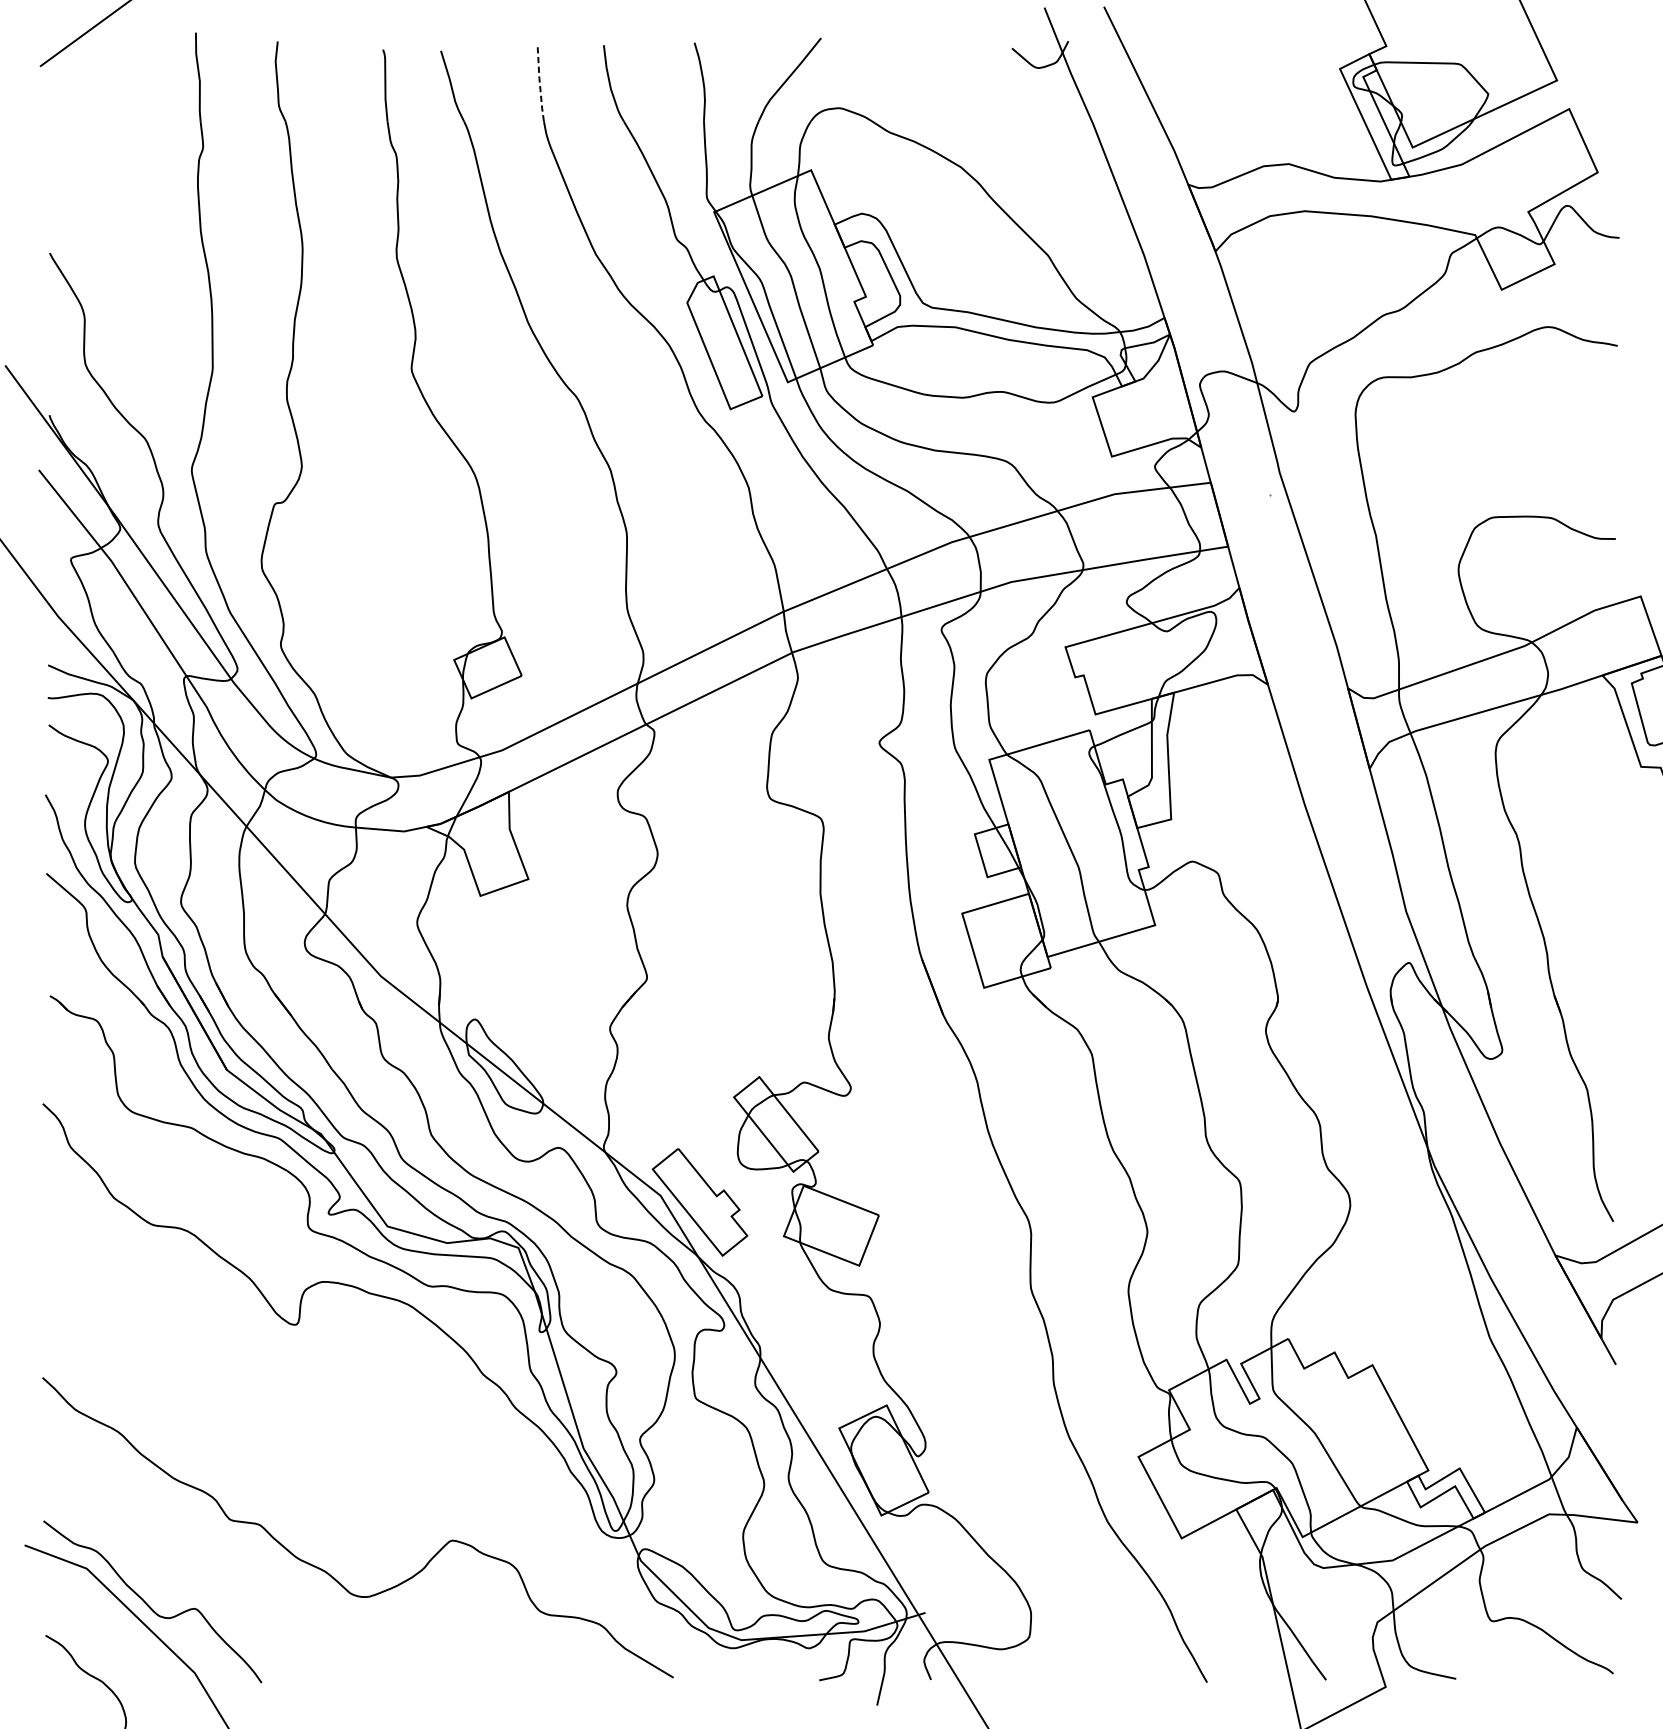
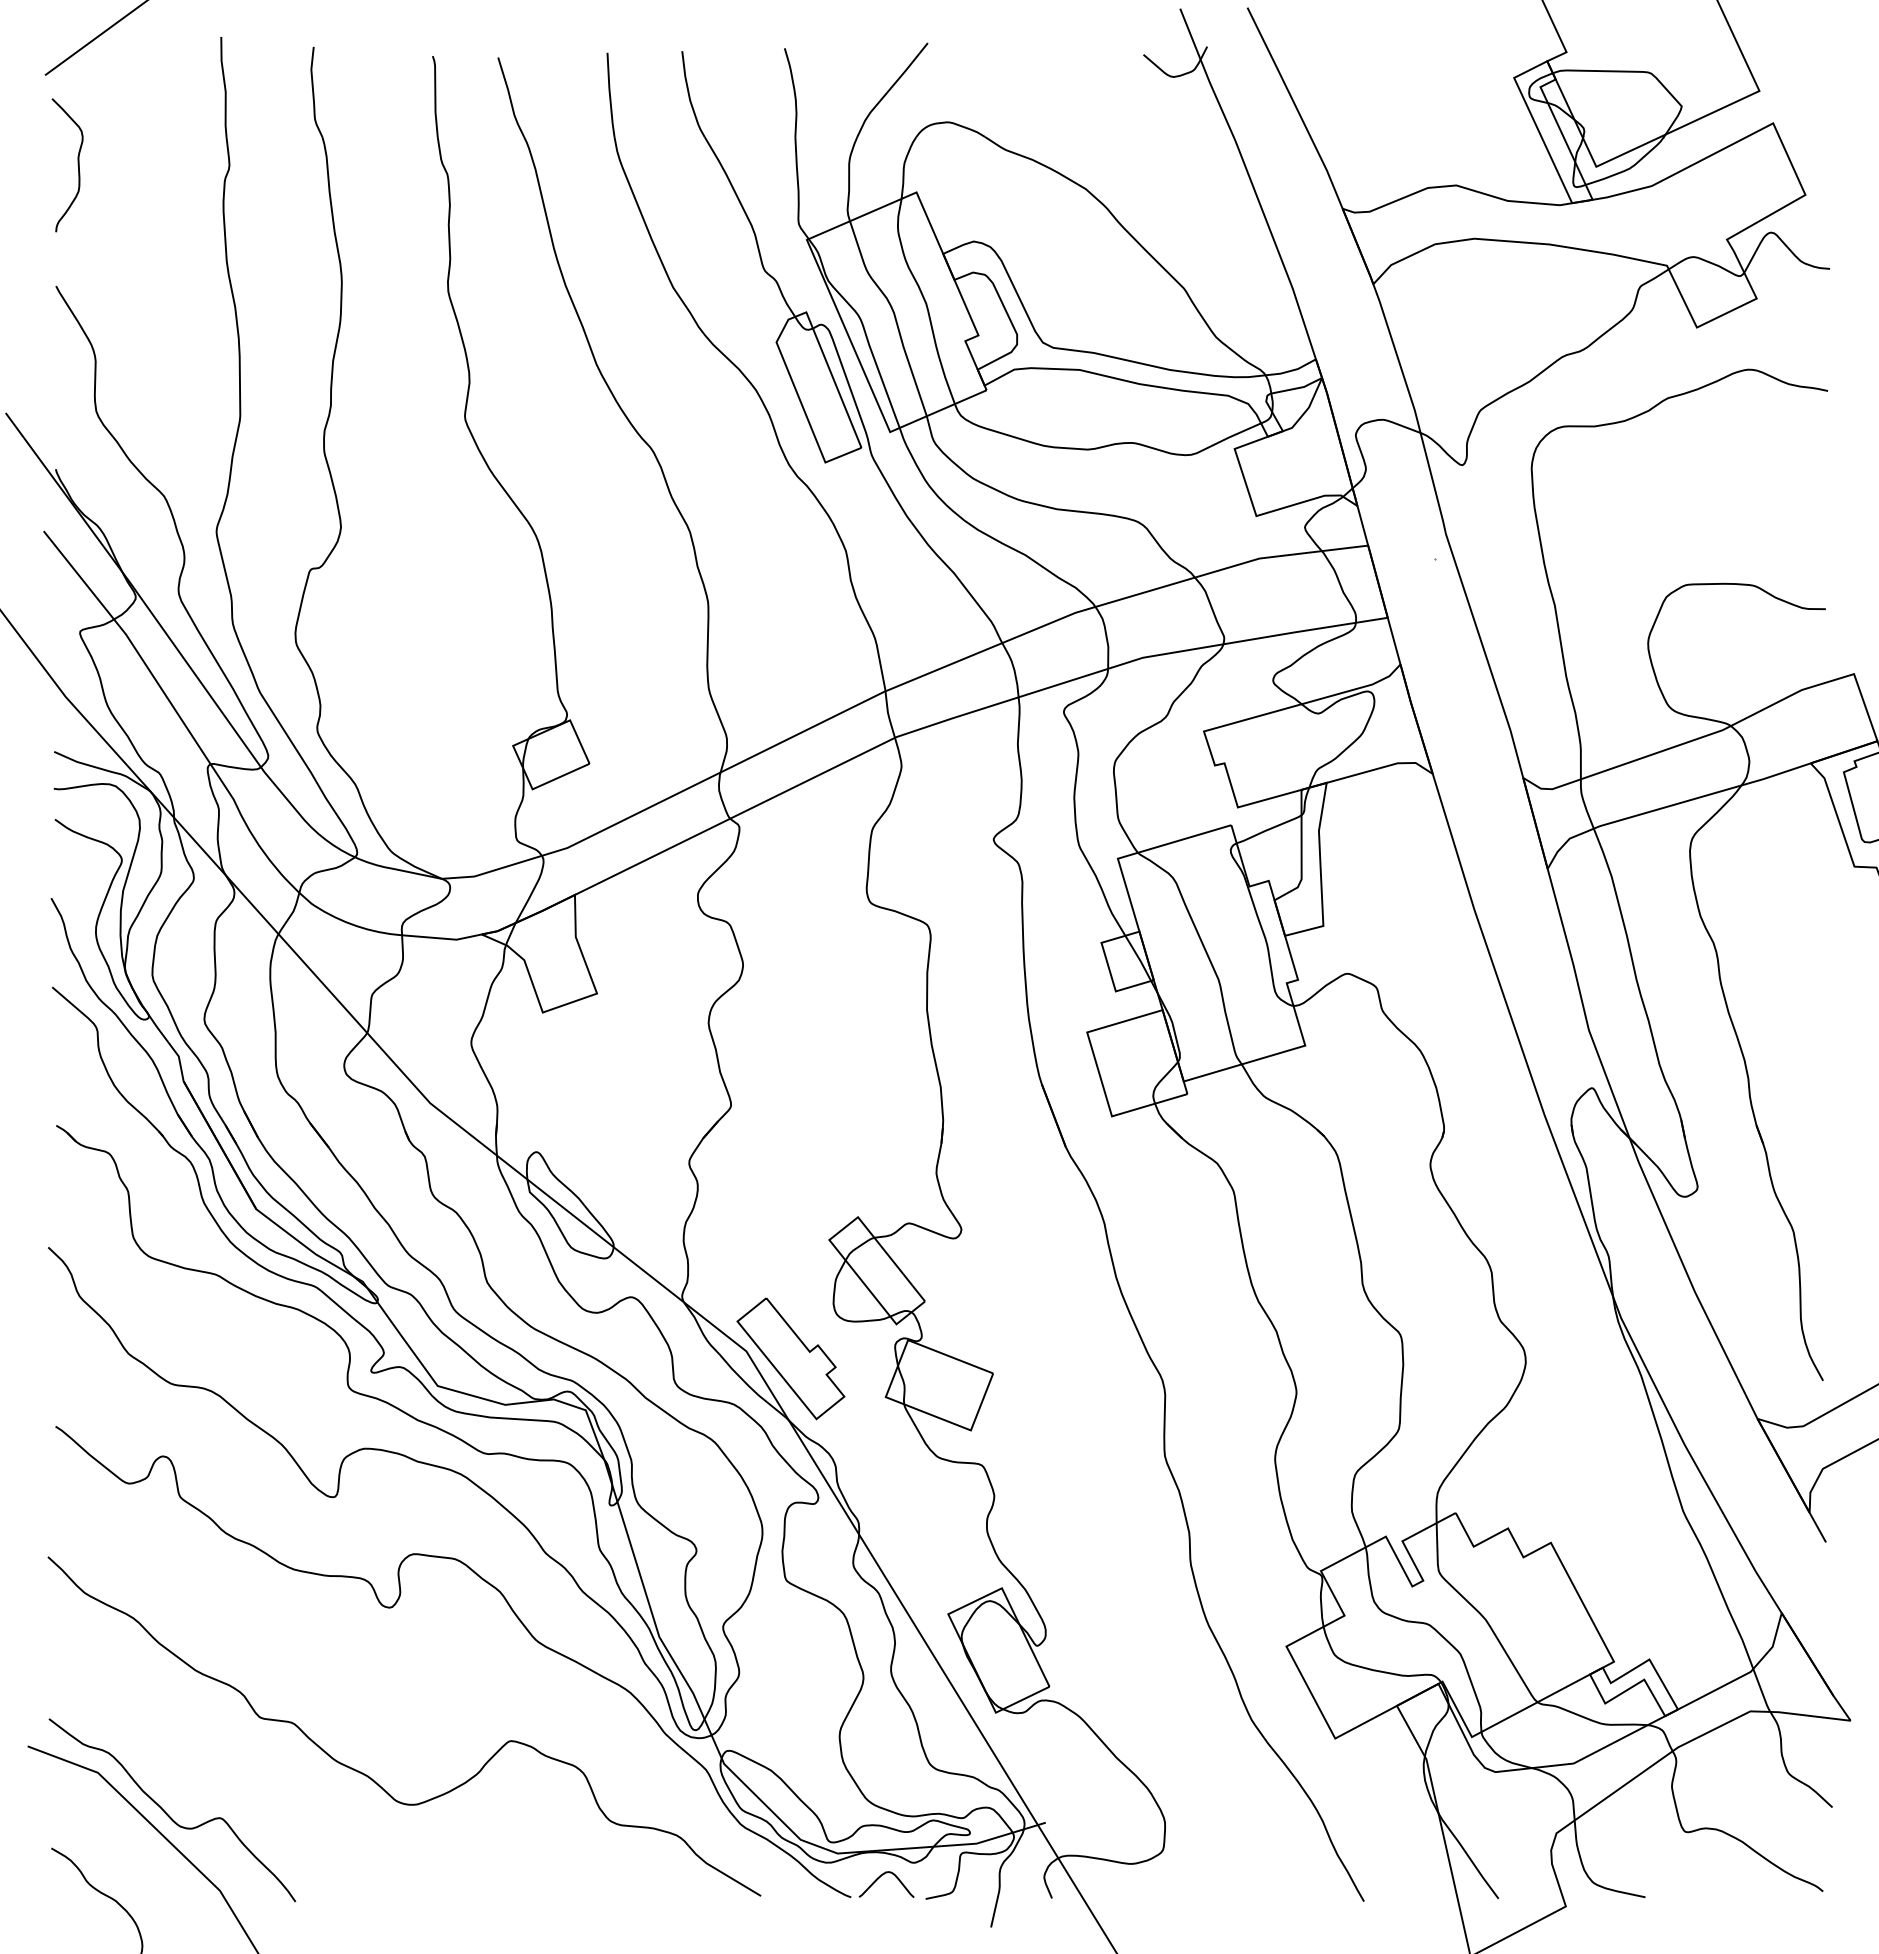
line: (540, 84) -> (610, 95), dashed -> solid
part: (68, 146) -> (77, 165), added
part: (465, 1441) -> (525, 1629), added

